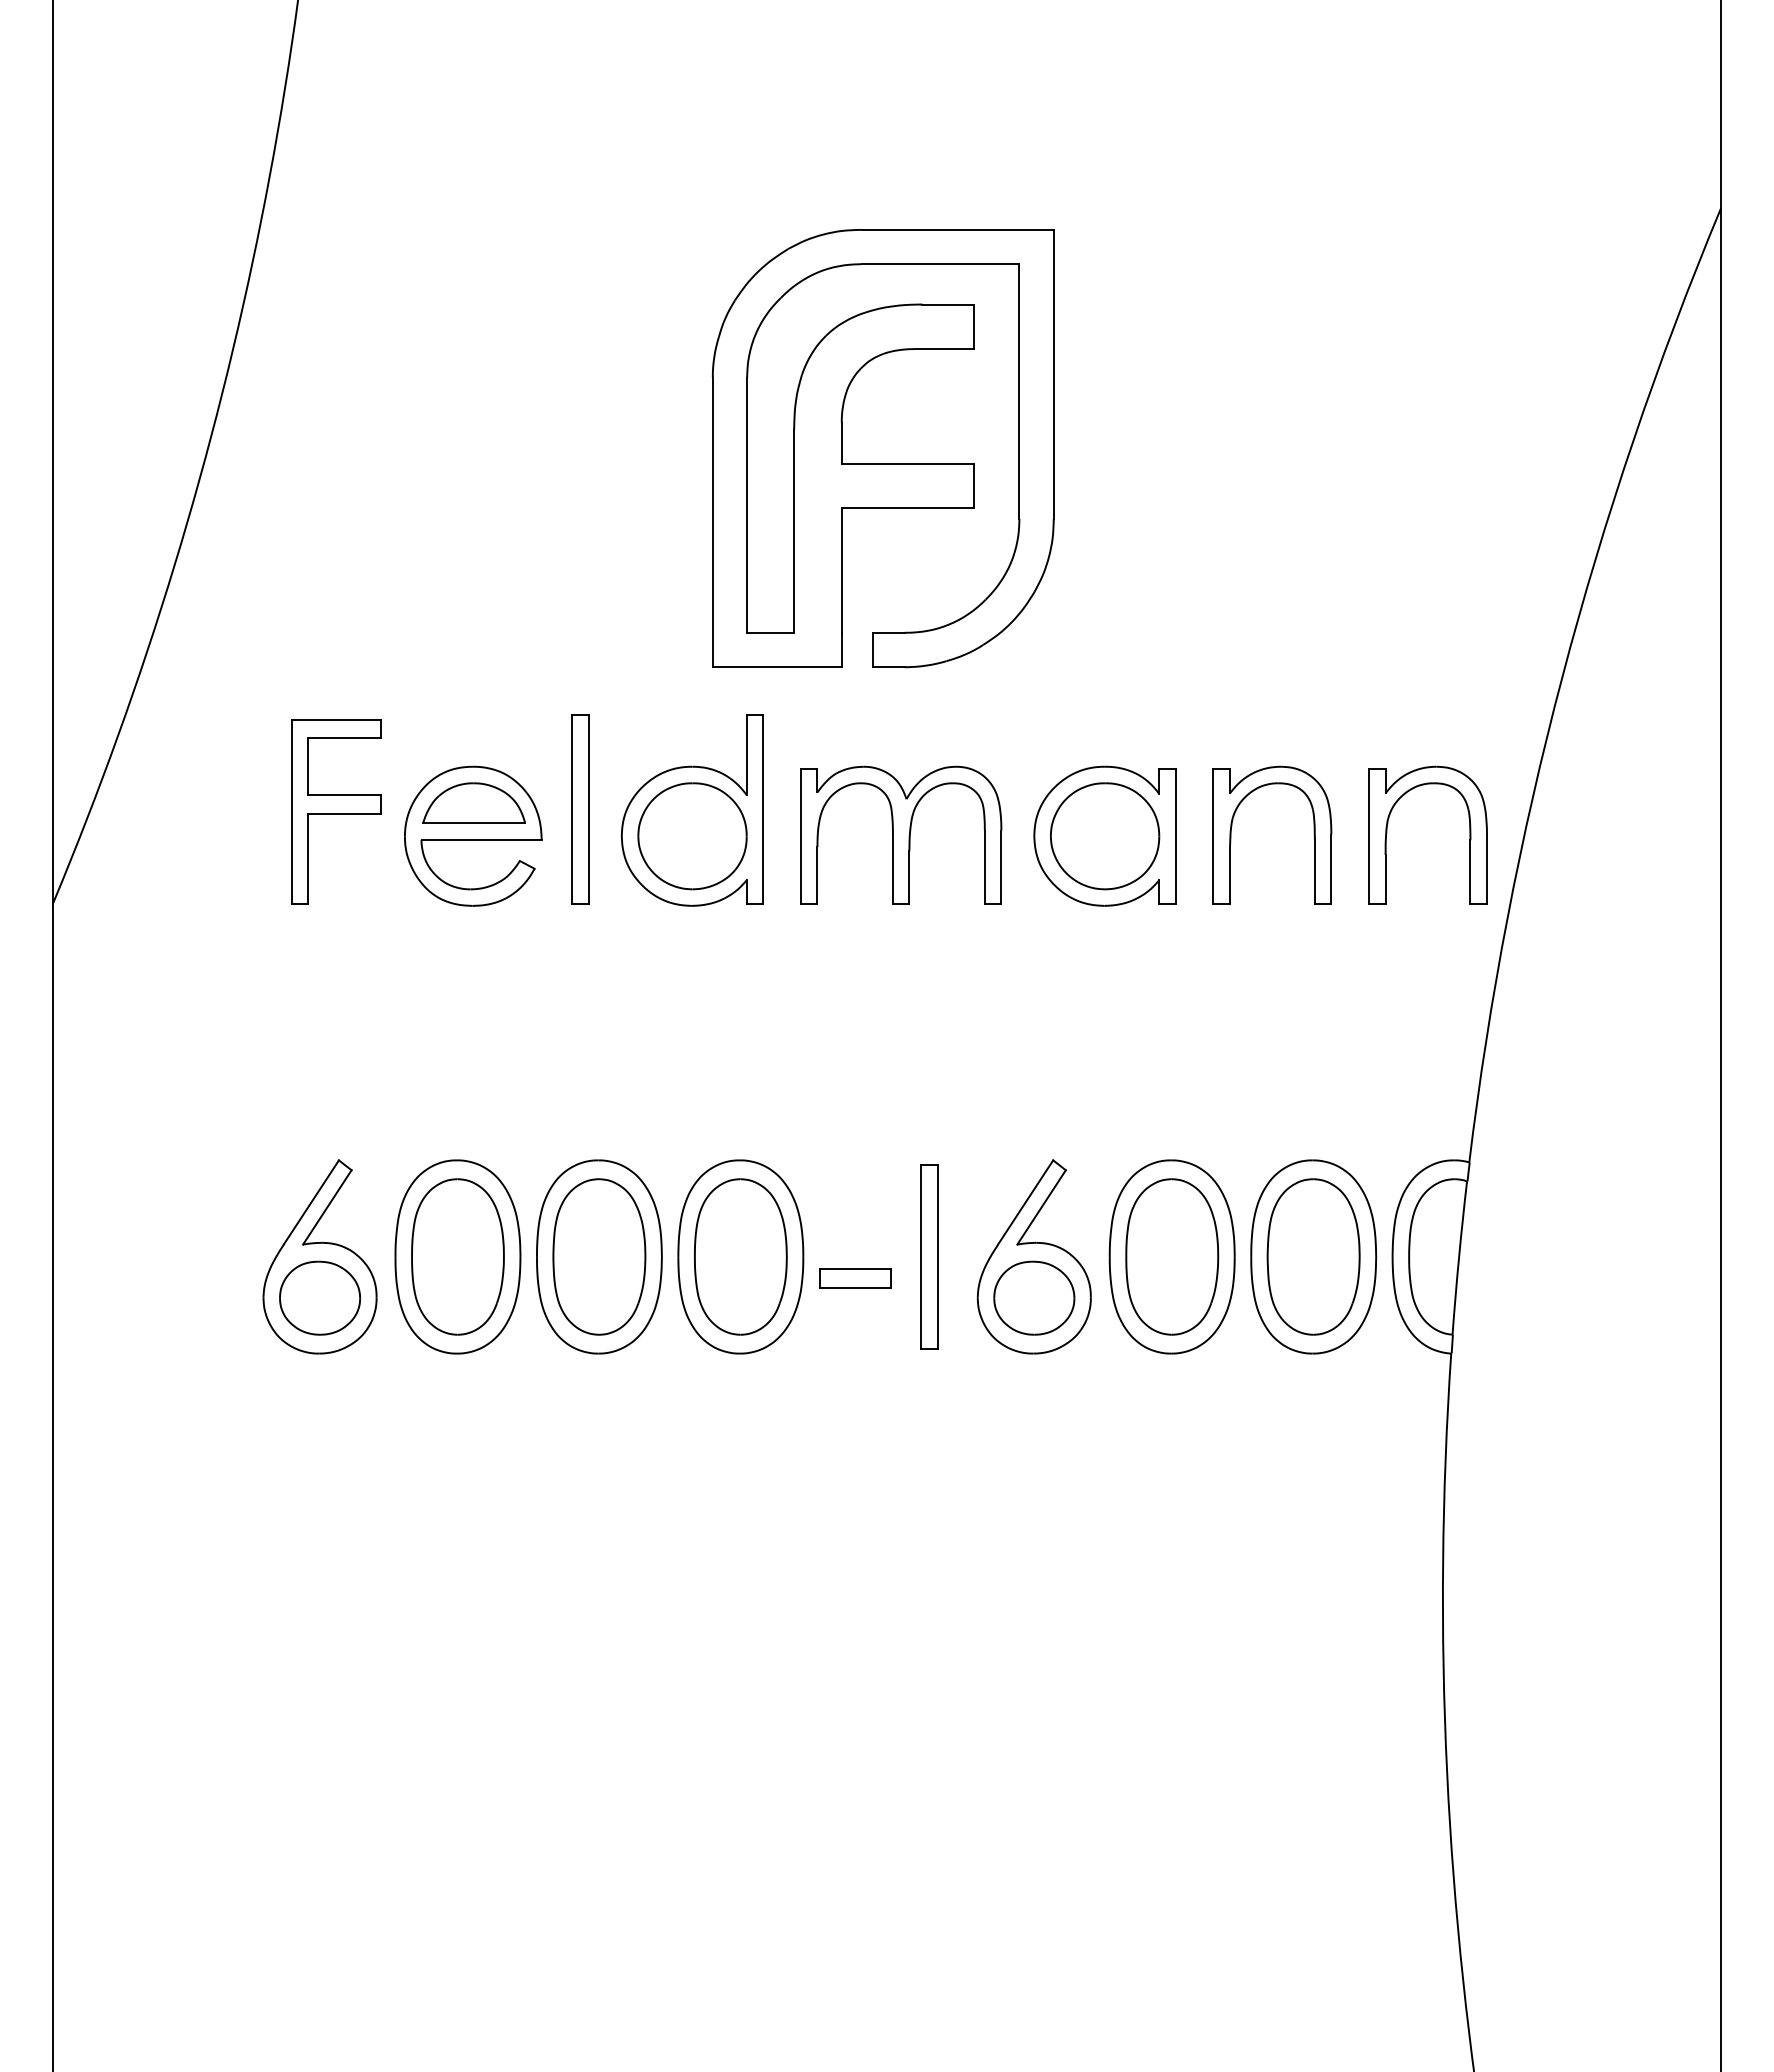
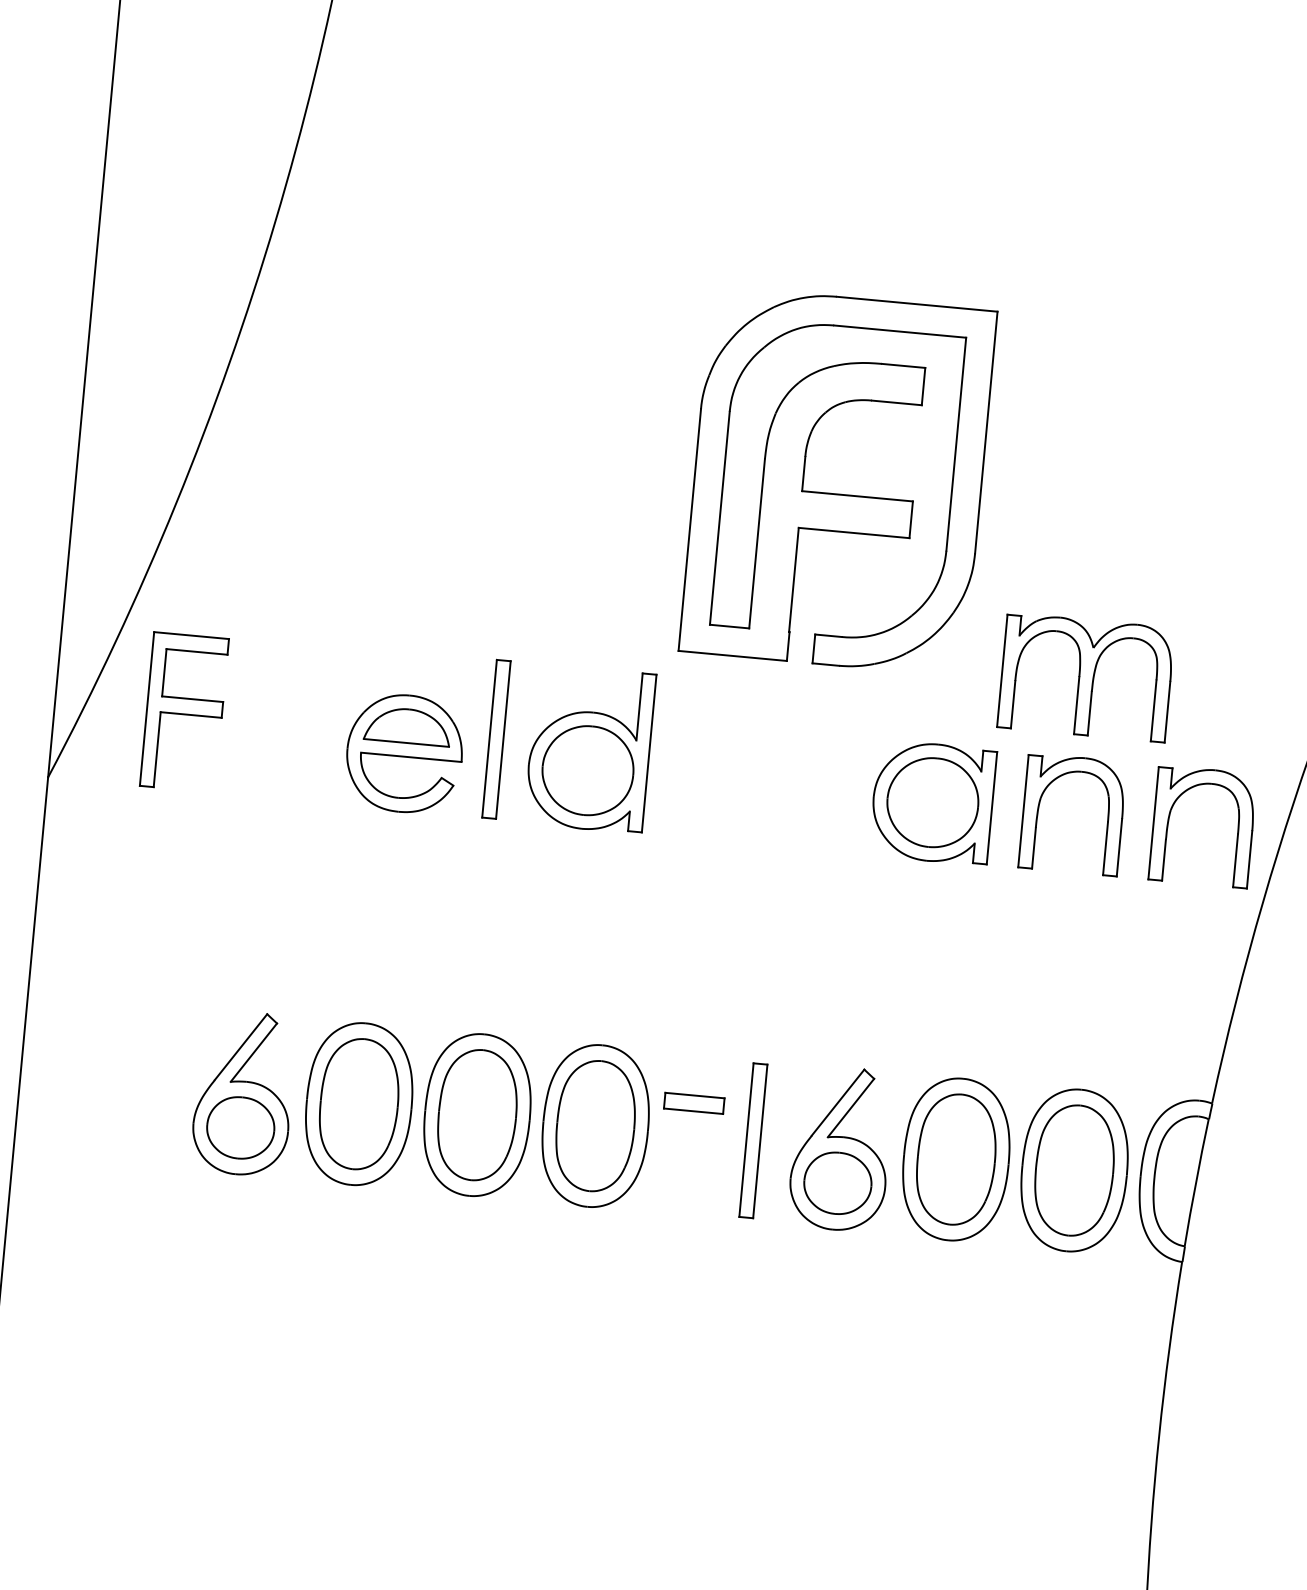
part: (882, 463) -> (836, 493), moved
part: (336, 811) -> (184, 712), moved
part: (901, 834) -> (1086, 677), moved
part: (855, 1278) -> (694, 1103), moved

